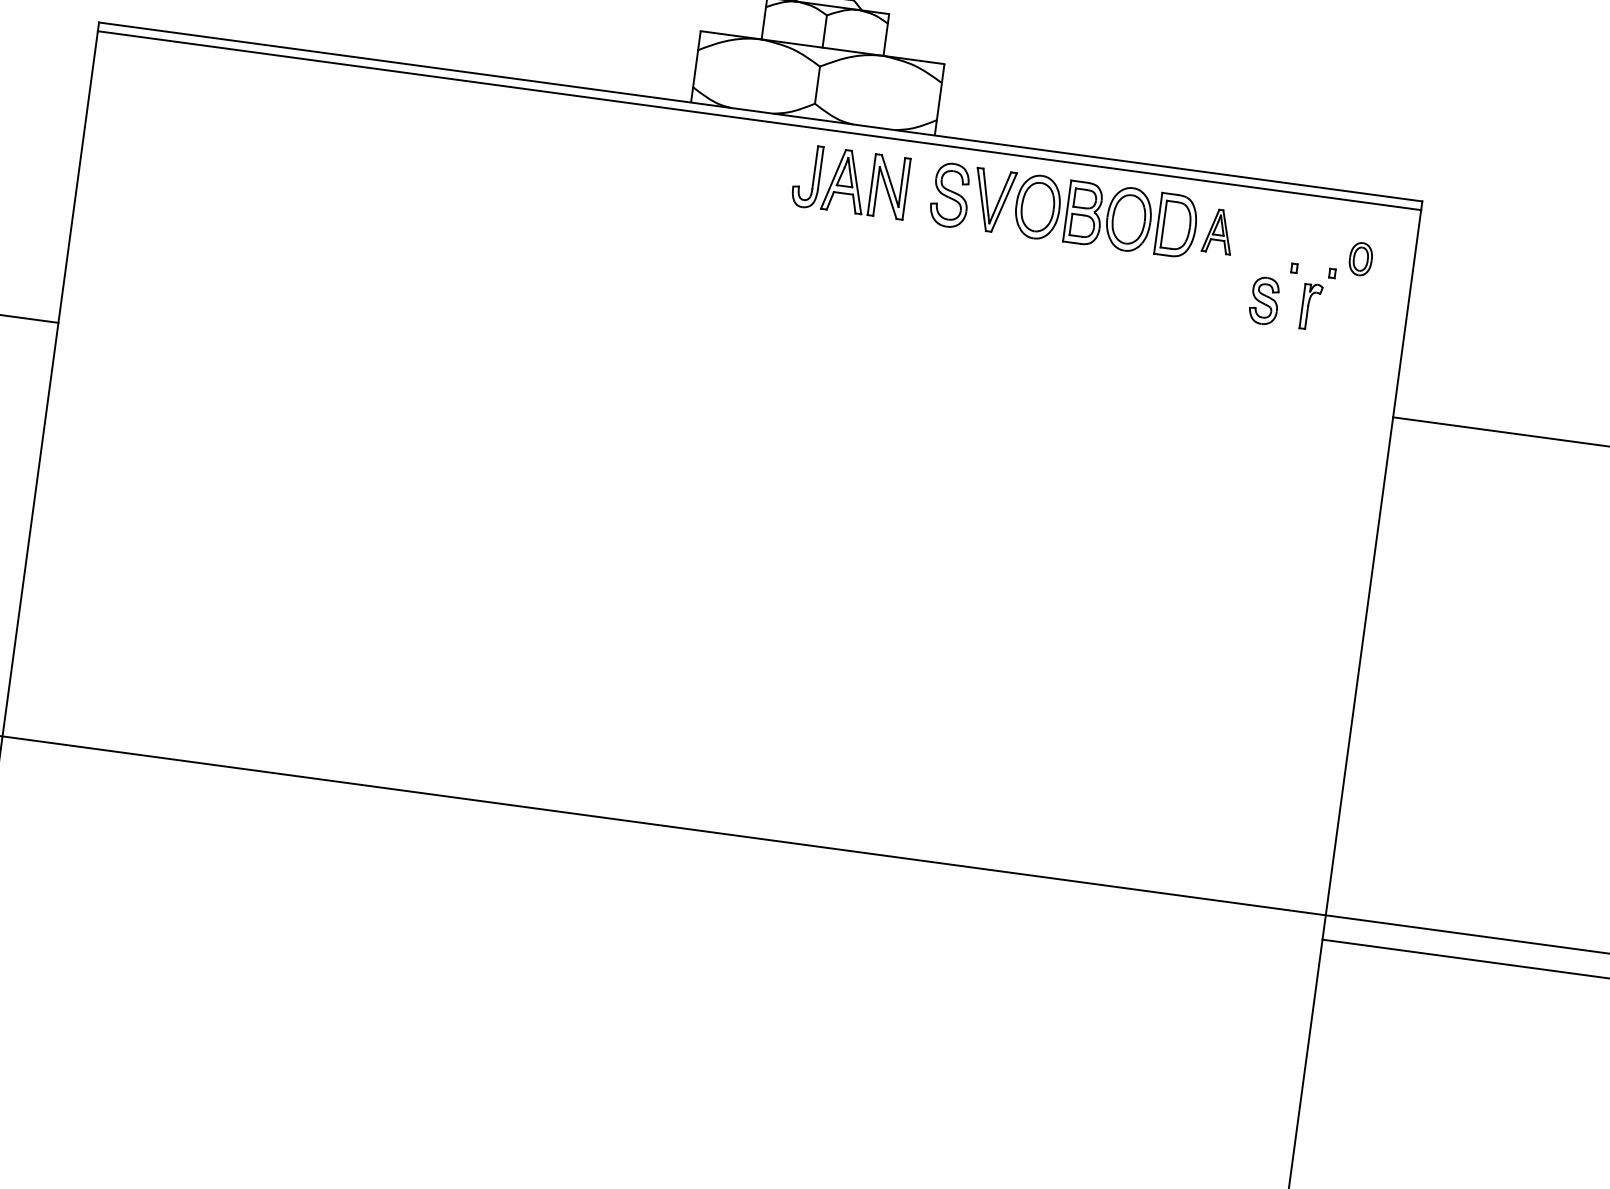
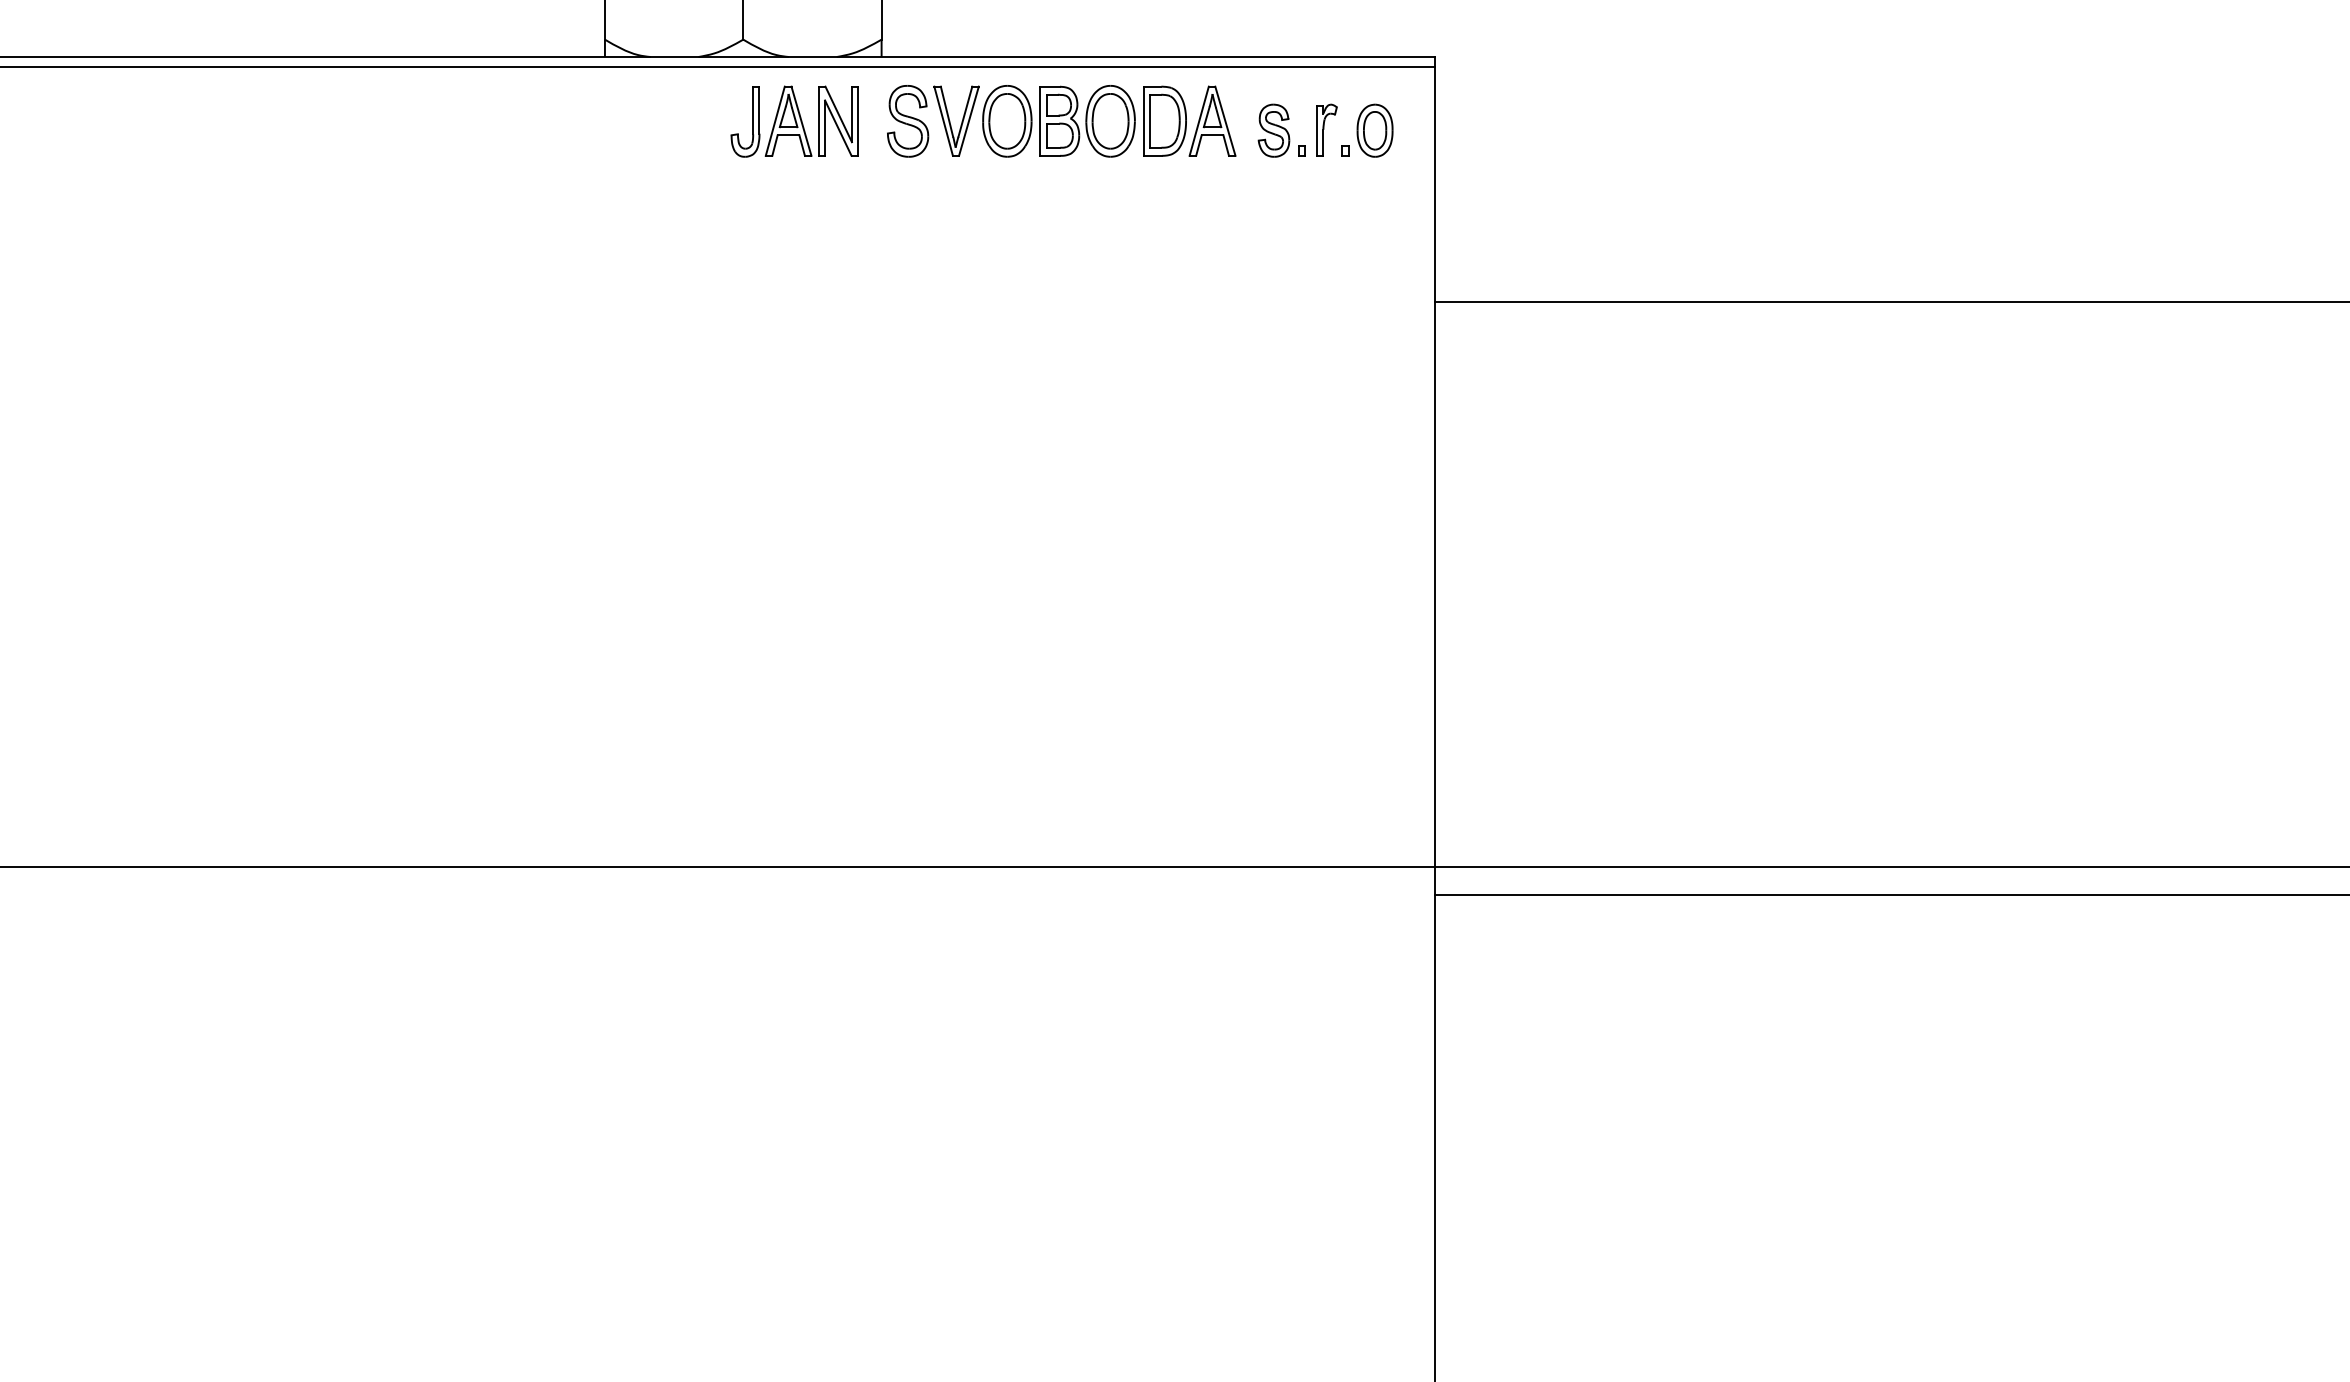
part: (1218, 230) -> (1212, 120), size x1.43
part: (1360, 258) -> (1374, 130), size x1.43
part: (1264, 300) -> (1273, 130), moved
part: (1310, 306) -> (1326, 129), moved

